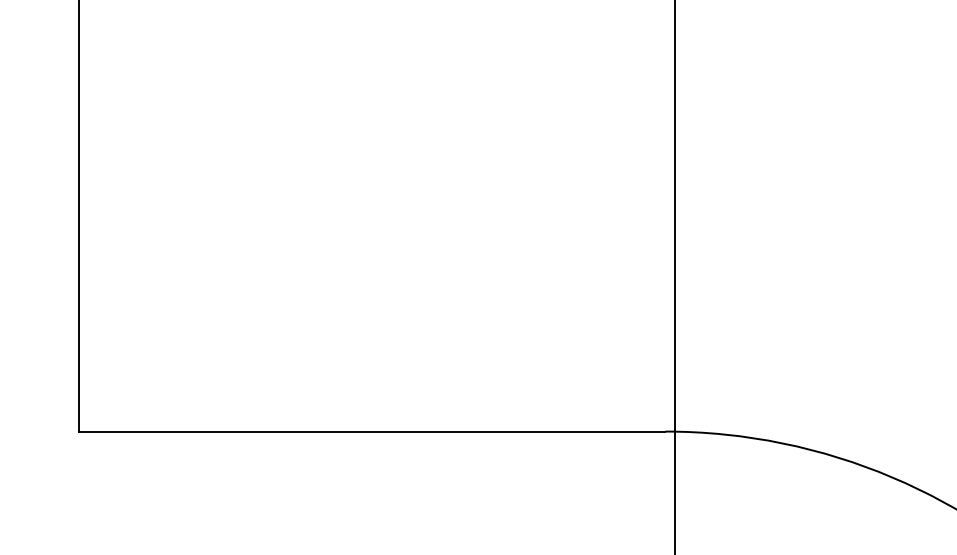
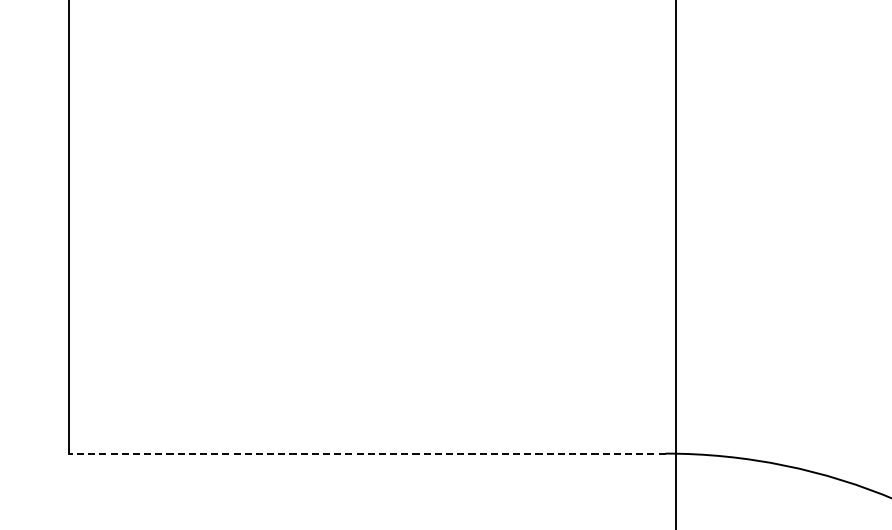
line: (371, 431) -> (366, 453), solid -> dashed

